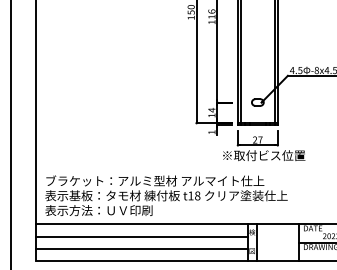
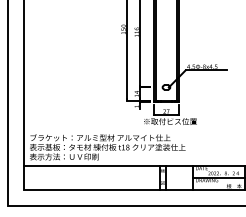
line: (141, 236) -> (91, 173), removed
line: (141, 248) -> (91, 181), removed

